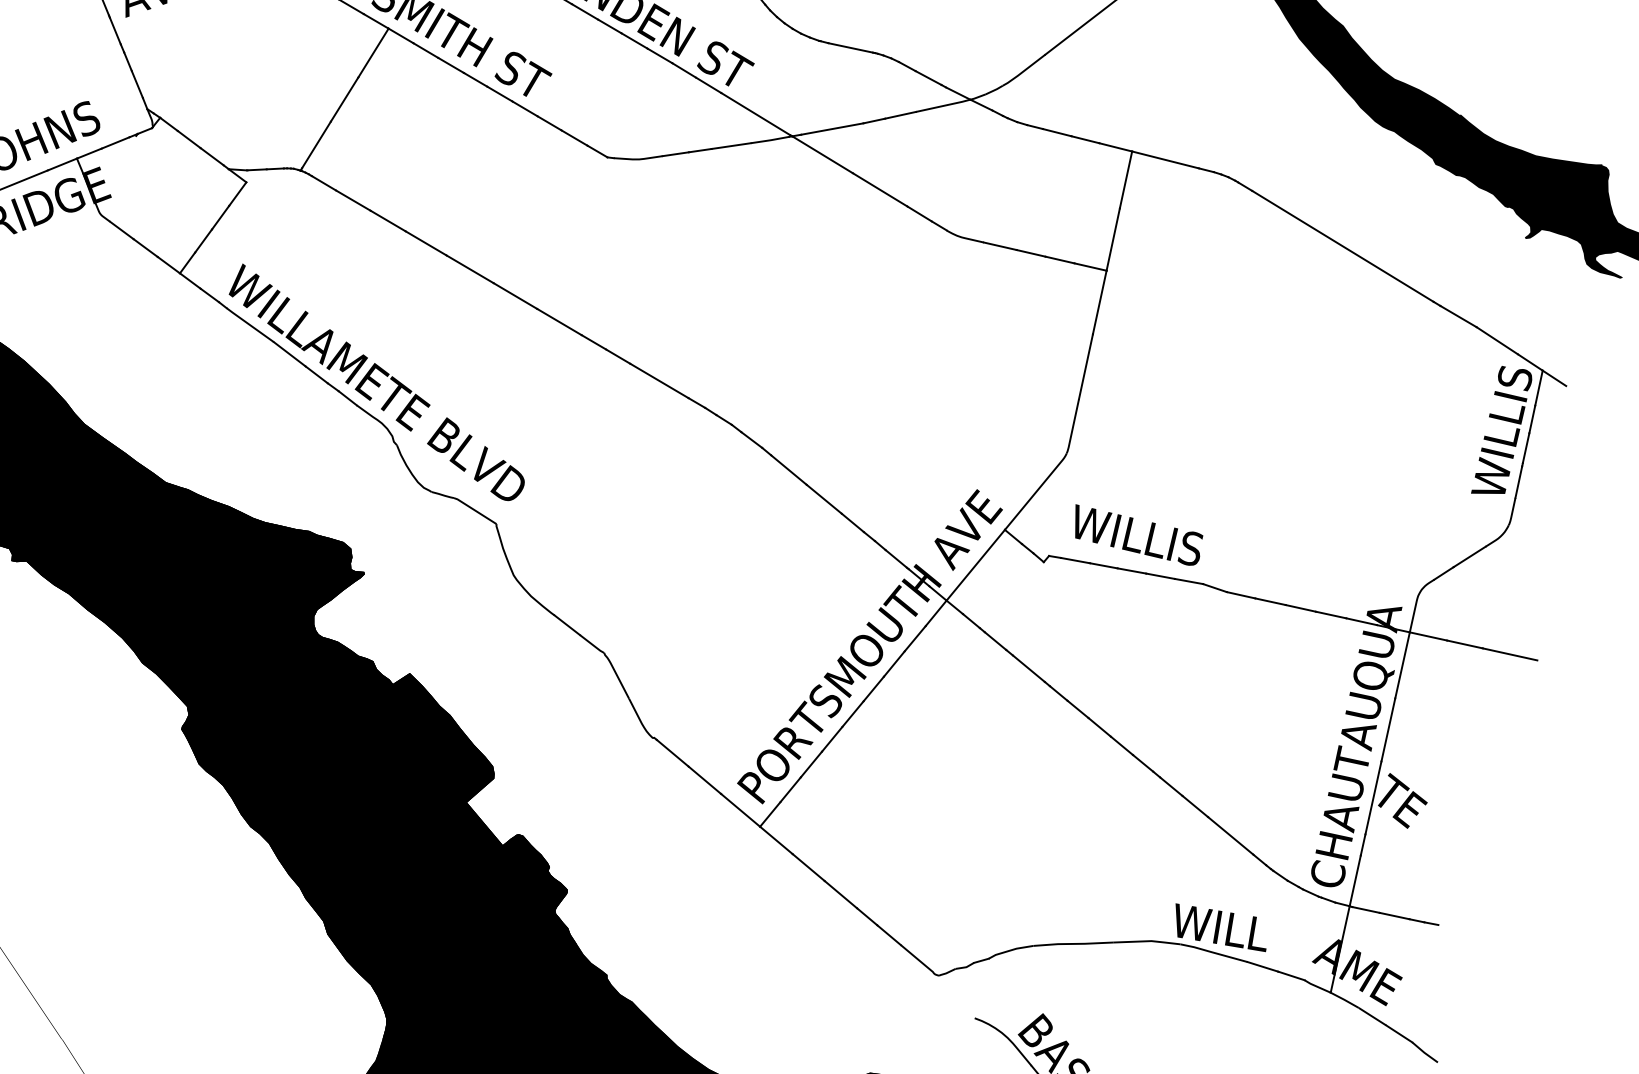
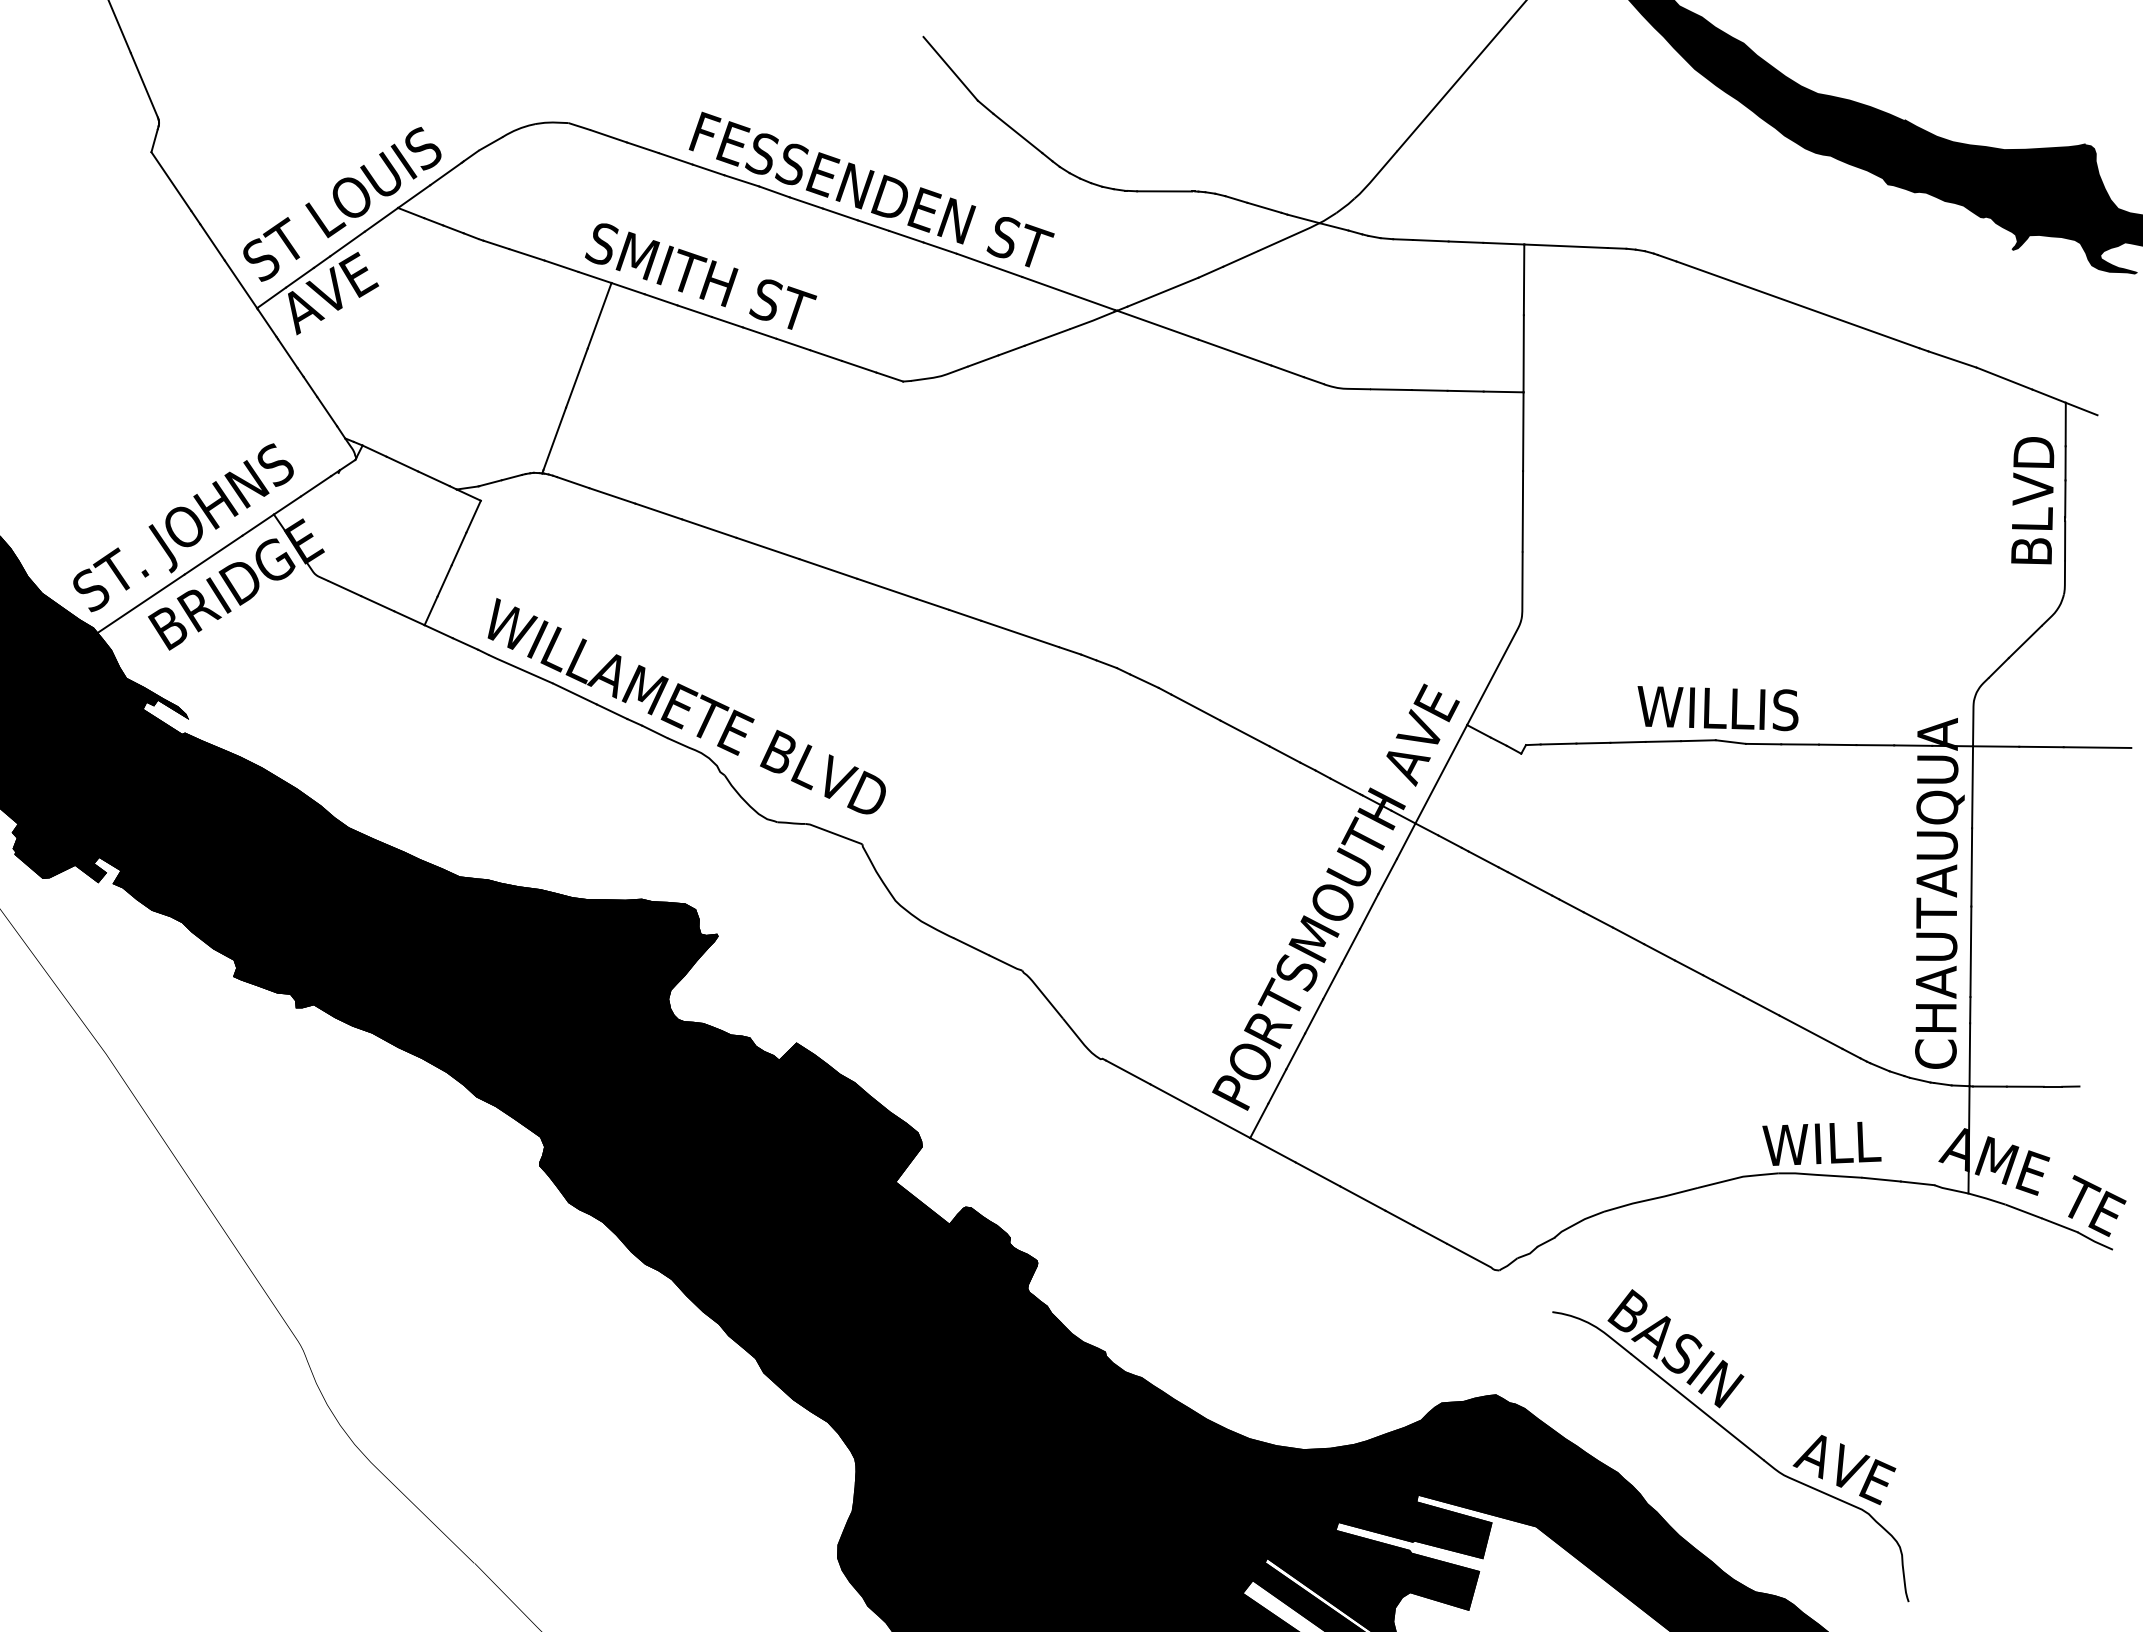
text: (1502, 431) -> (2033, 485), WILLIS -> BLVD
text: (1136, 535) -> (1717, 708), moved
text: (1403, 801) -> (2097, 1205), moved

